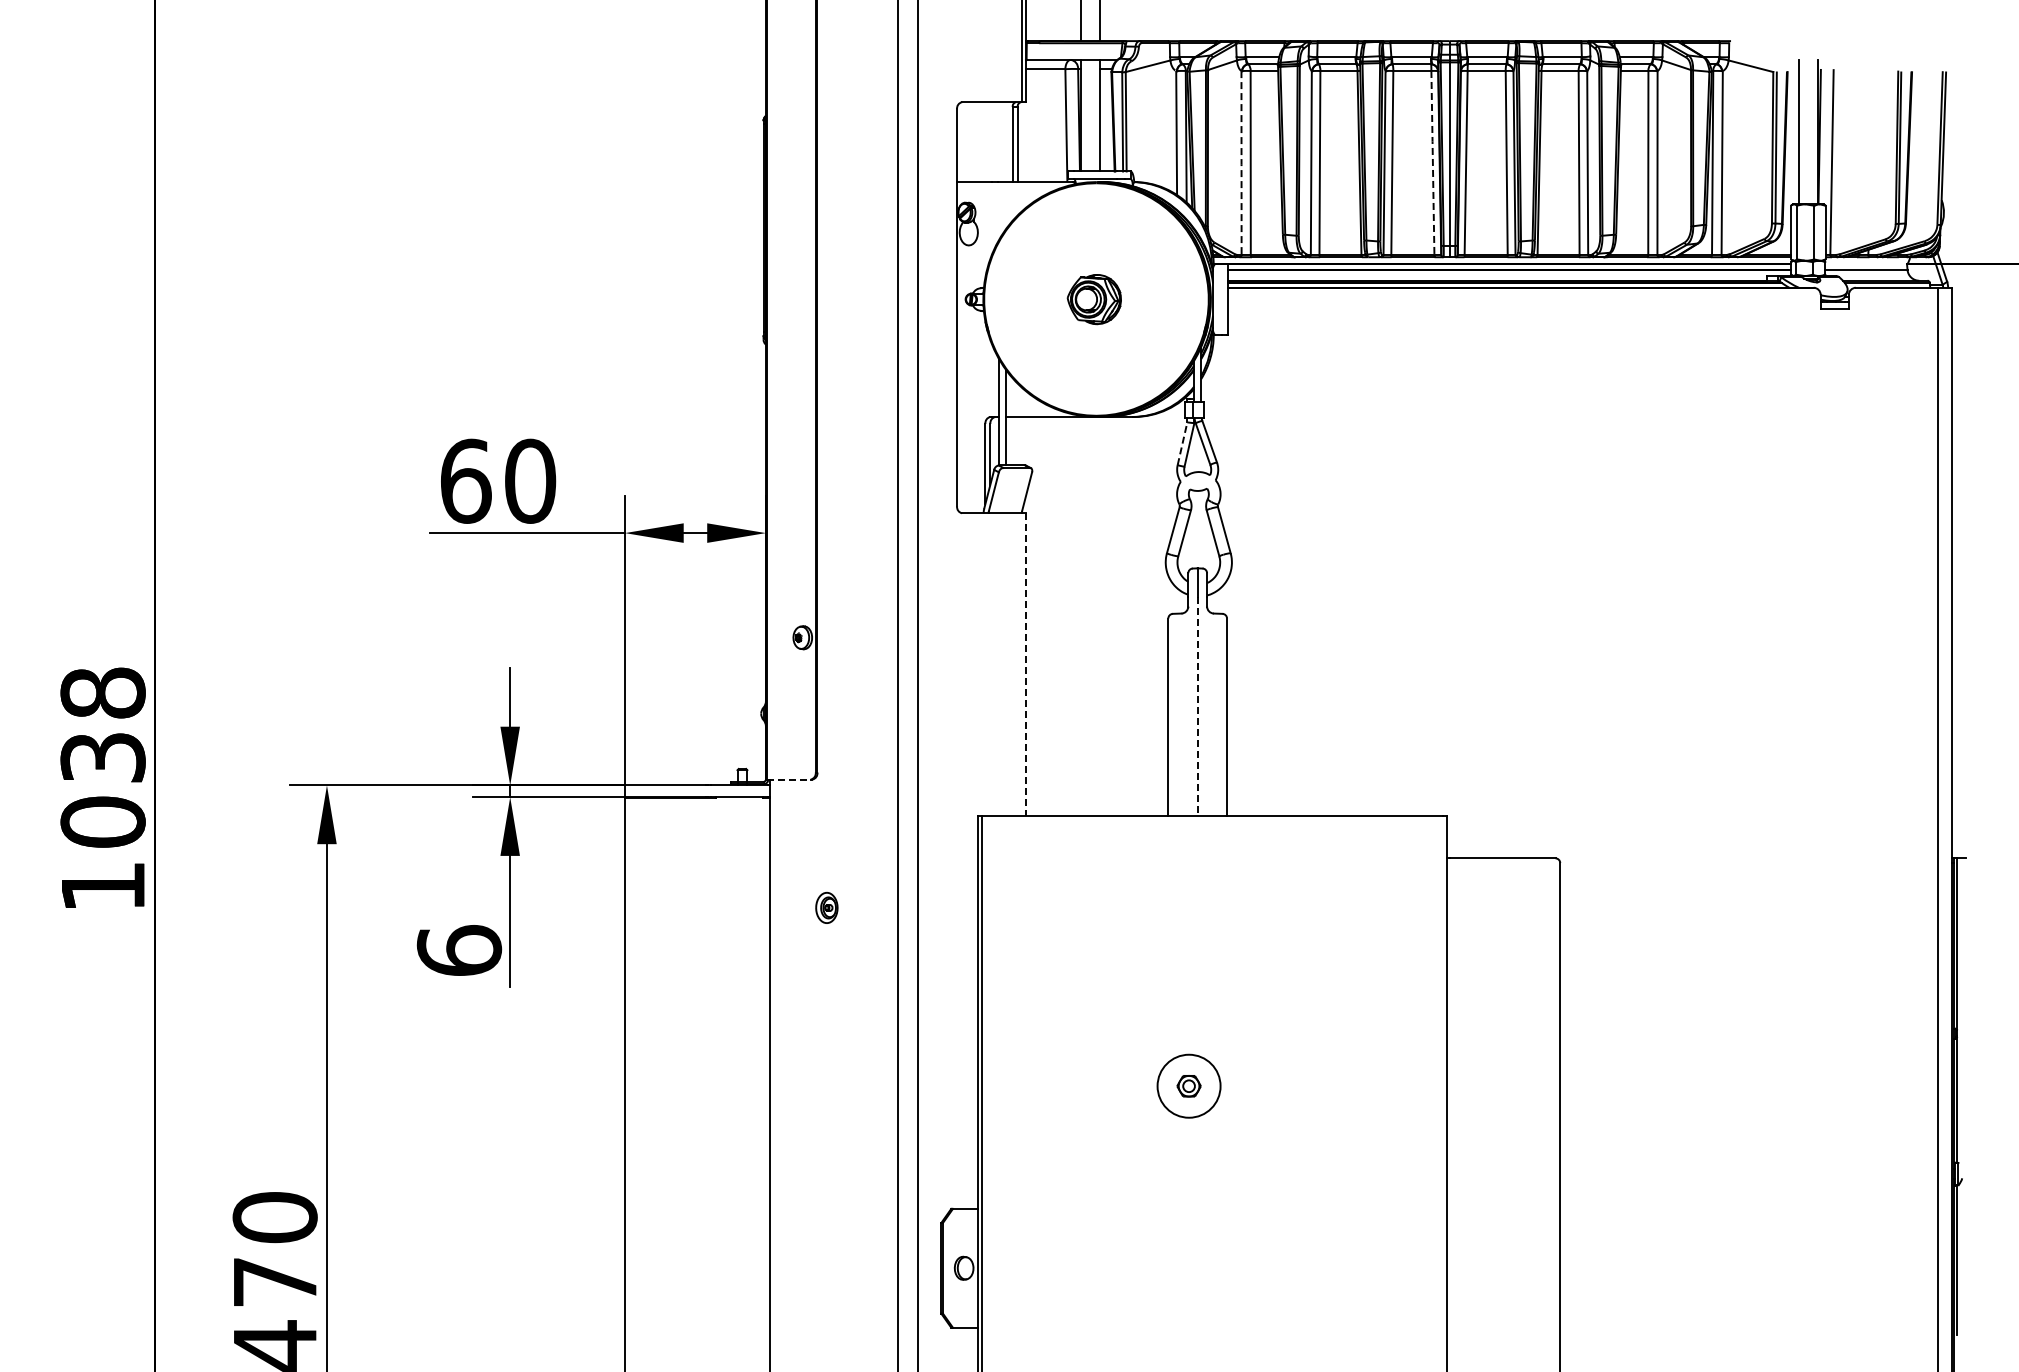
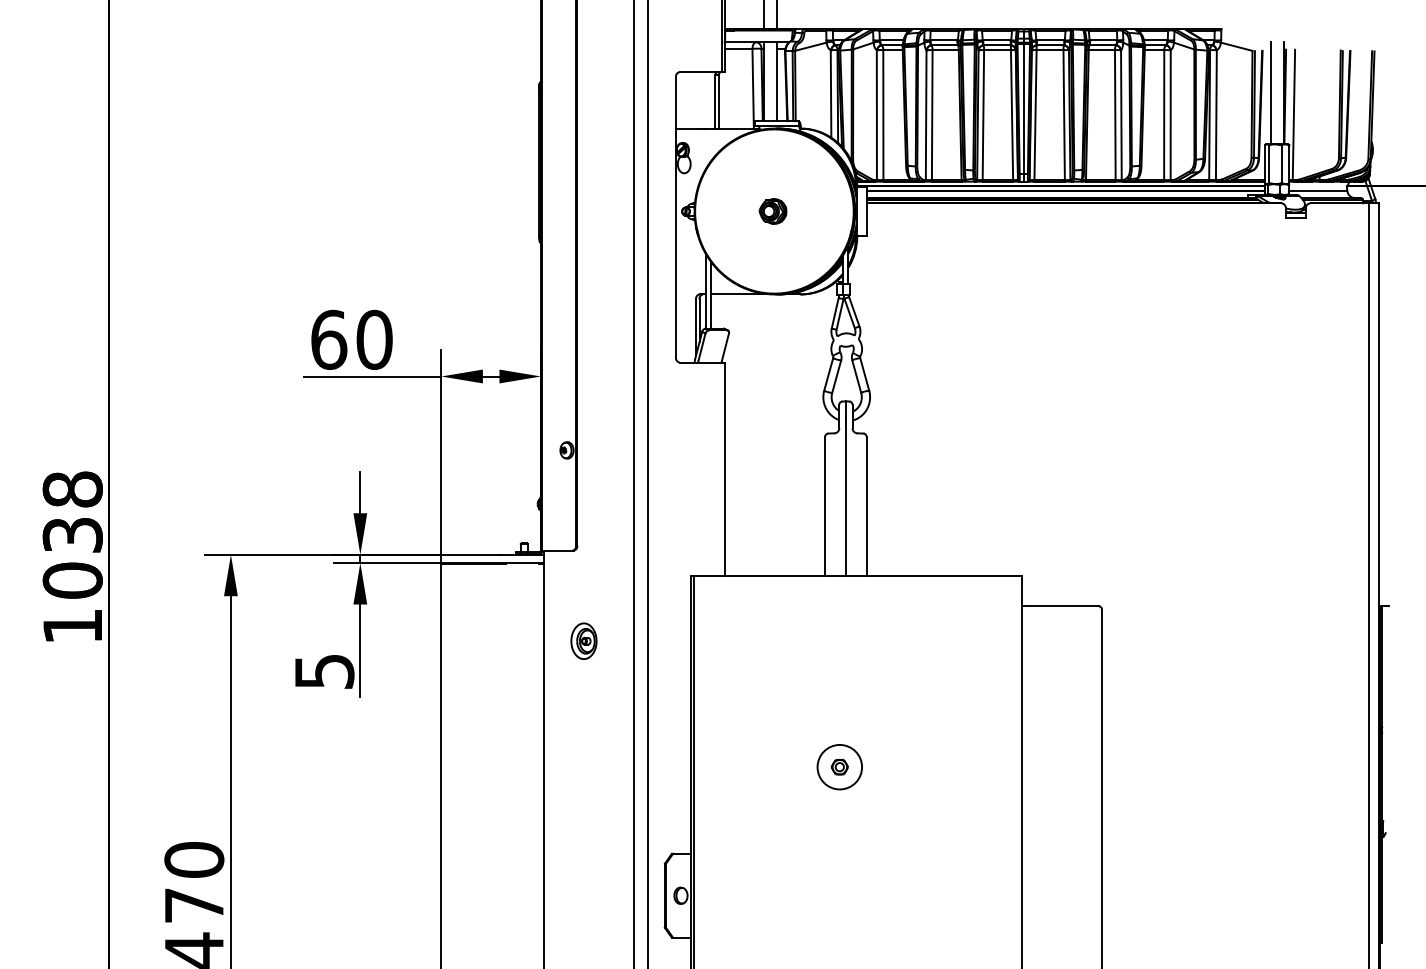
line: (1432, 161) -> (1011, 114), dashed -> solid
line: (1241, 164) -> (876, 116), dashed -> solid
part: (1094, 299) -> (773, 211), size x0.71
line: (1182, 443) -> (835, 313), dashed -> solid
line: (1026, 665) -> (725, 470), dashed -> solid
line: (1197, 706) -> (845, 498), dashed -> solid
line: (789, 779) -> (557, 550), dashed -> solid
part: (826, 907) -> (583, 640), size x1.67
text: (459, 950) -> (324, 671), 6 -> 5

